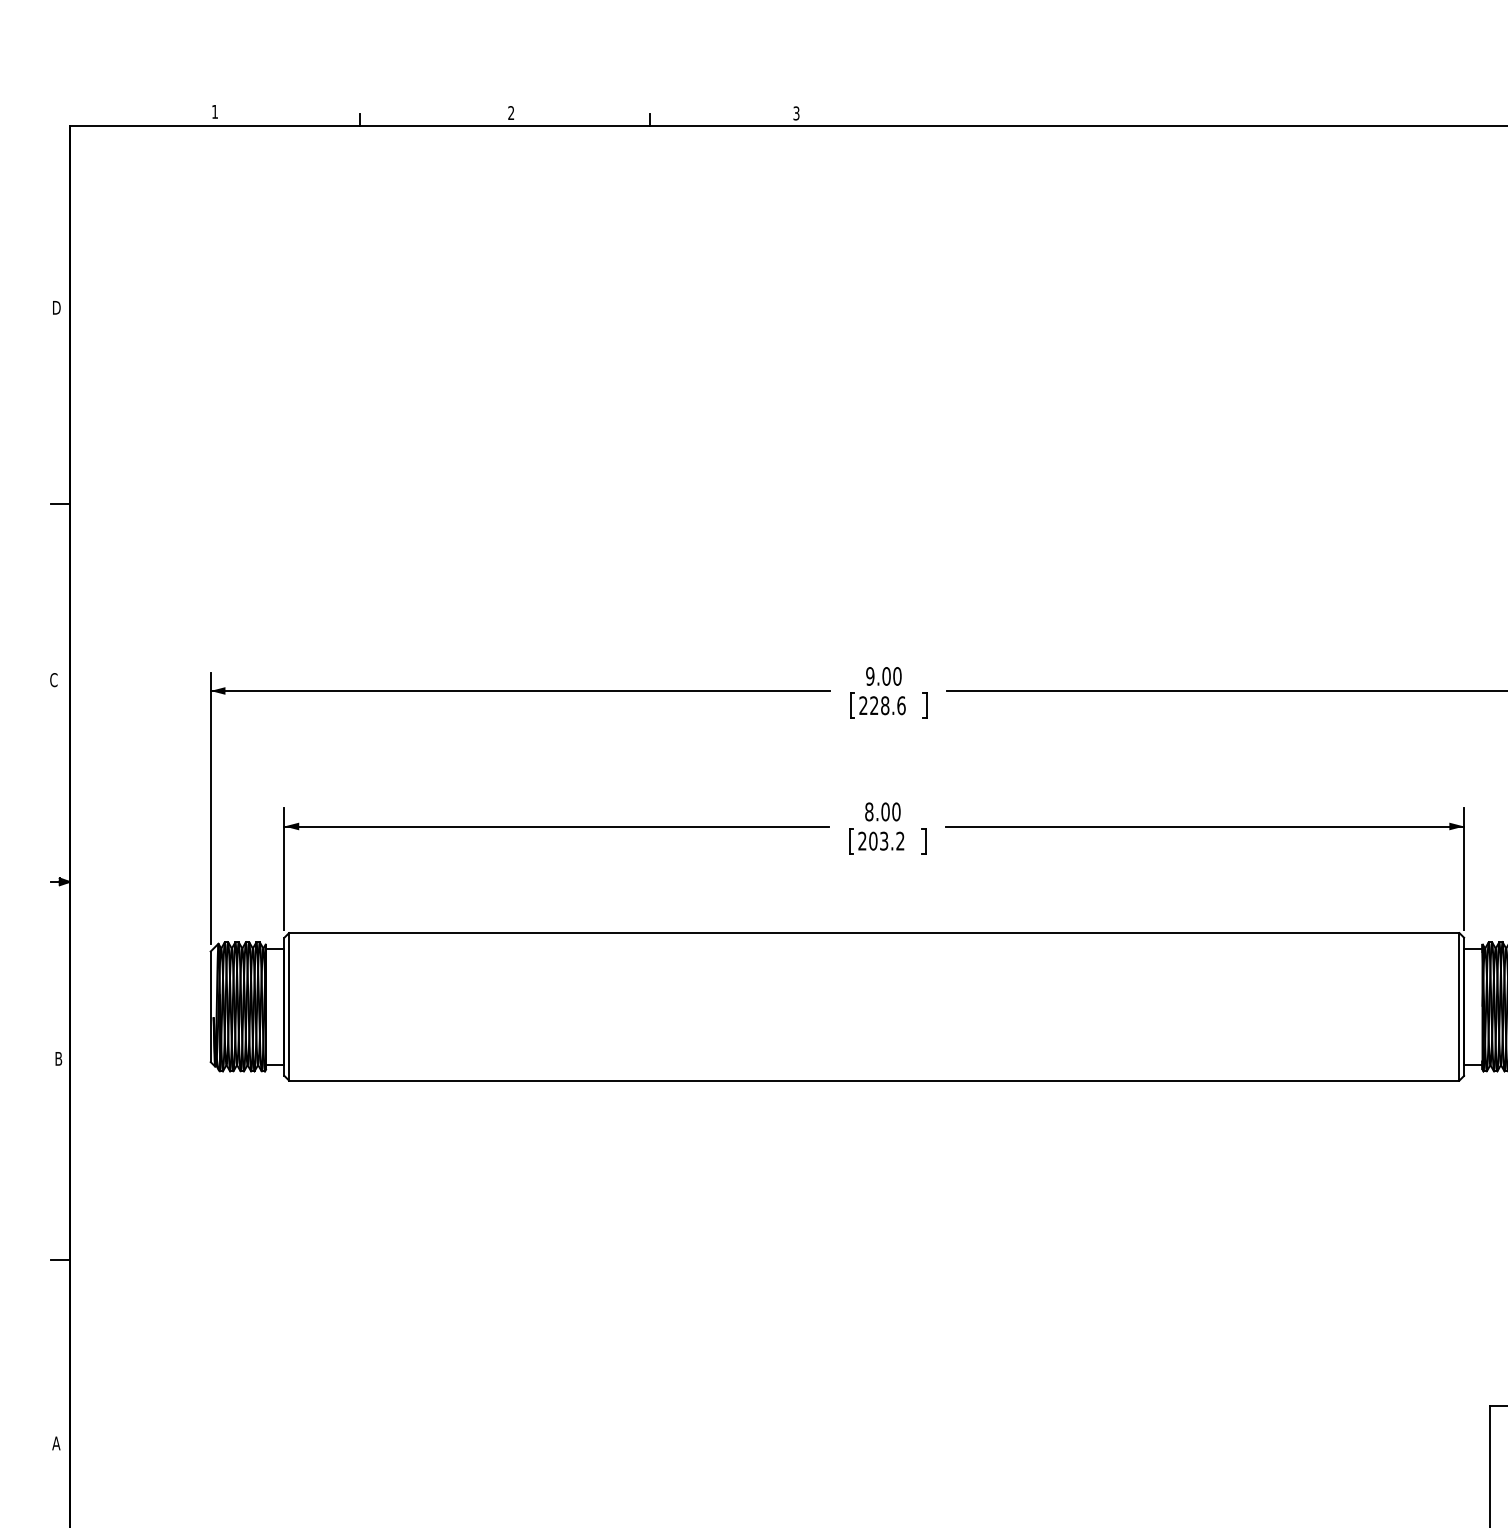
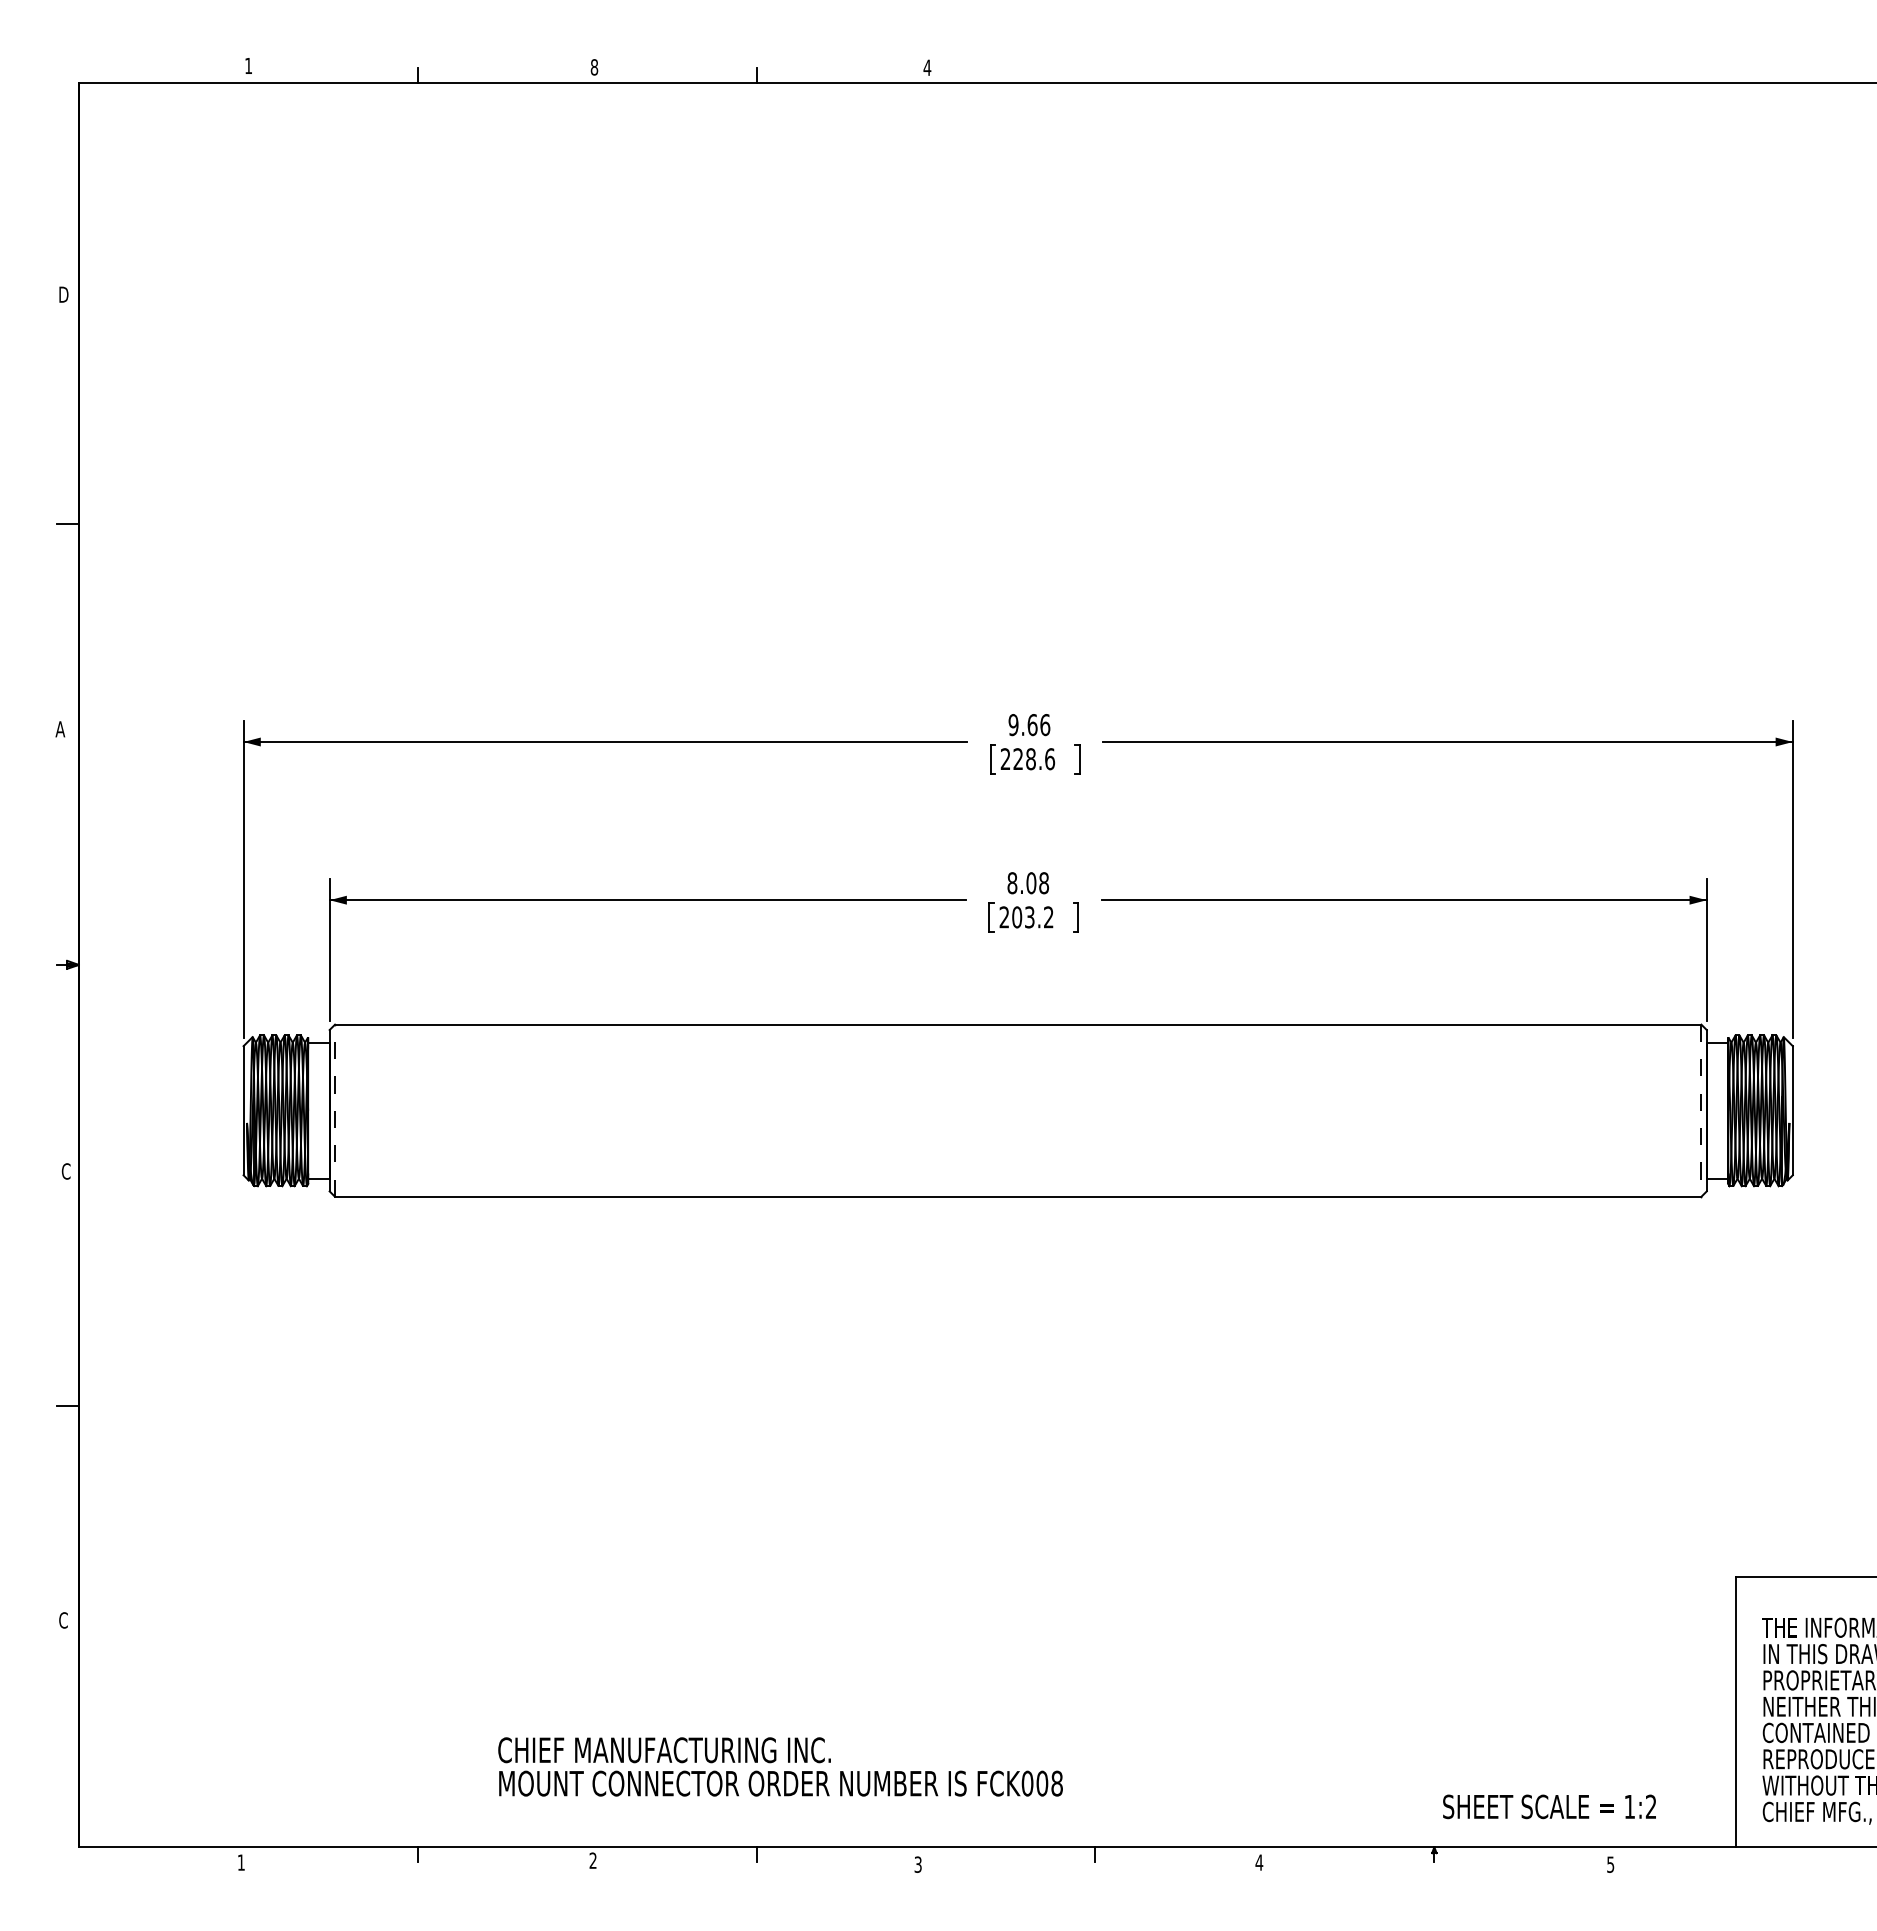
text: (511, 113) -> (594, 67), 2 -> 8
text: (796, 113) -> (927, 67), 3 -> 4
text: (891, 675) -> (1038, 724), 9.00 -> 9.66
text: (53, 680) -> (60, 729), C -> A
text: (896, 811) -> (1044, 882), 8.00 -> 8.08
line: (289, 1006) -> (335, 1110), solid -> dashed
line: (1459, 1007) -> (1701, 1111), solid -> dashed
text: (58, 1058) -> (65, 1171), B -> C
text: (56, 1443) -> (63, 1620), A -> C

